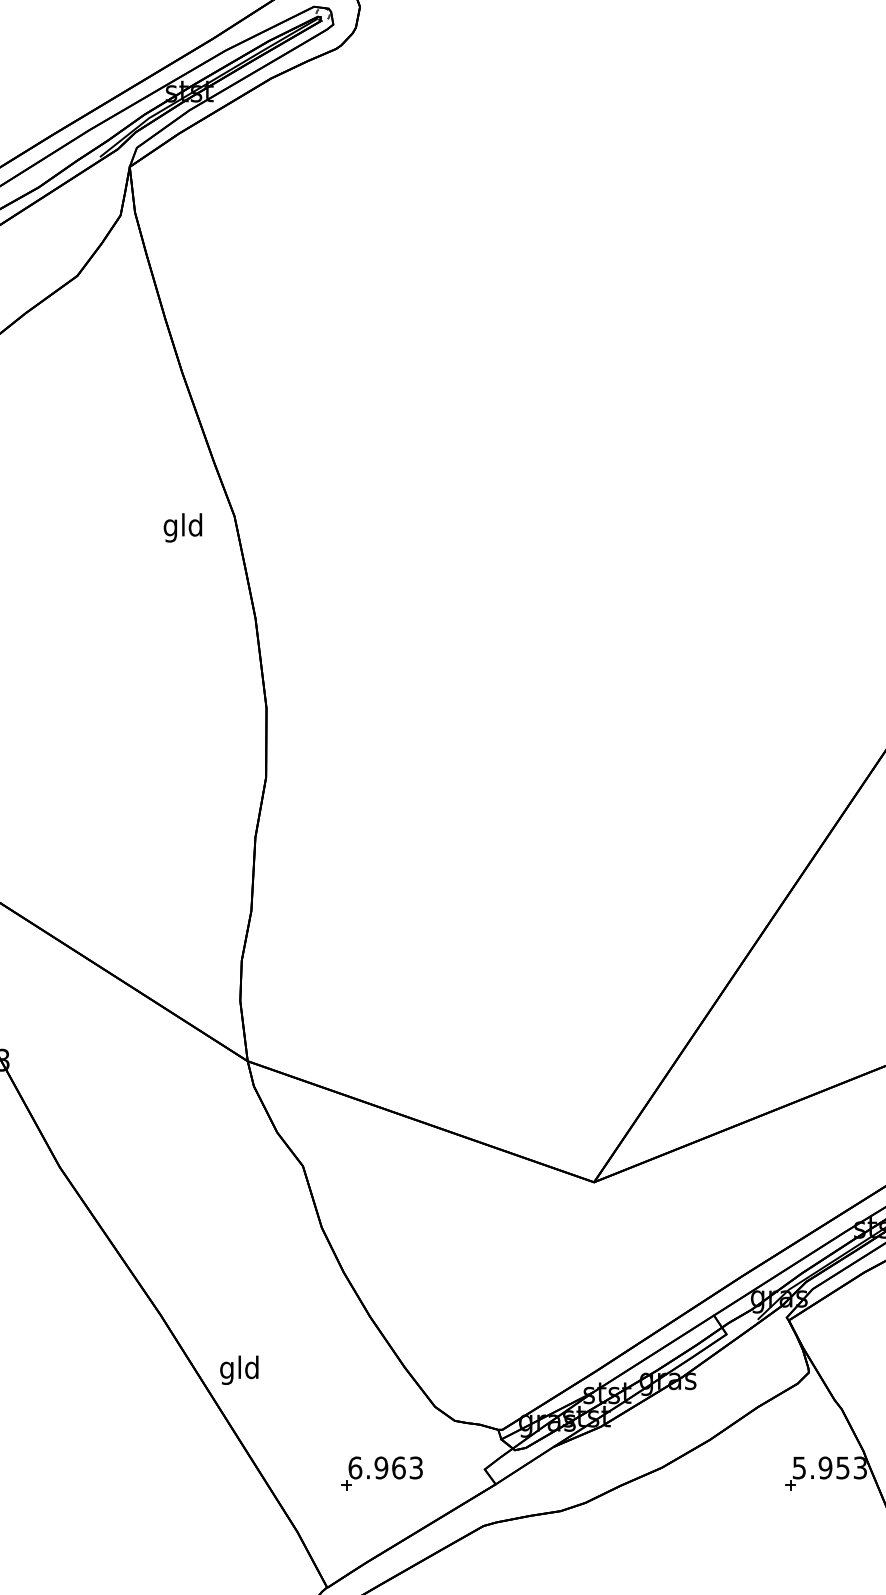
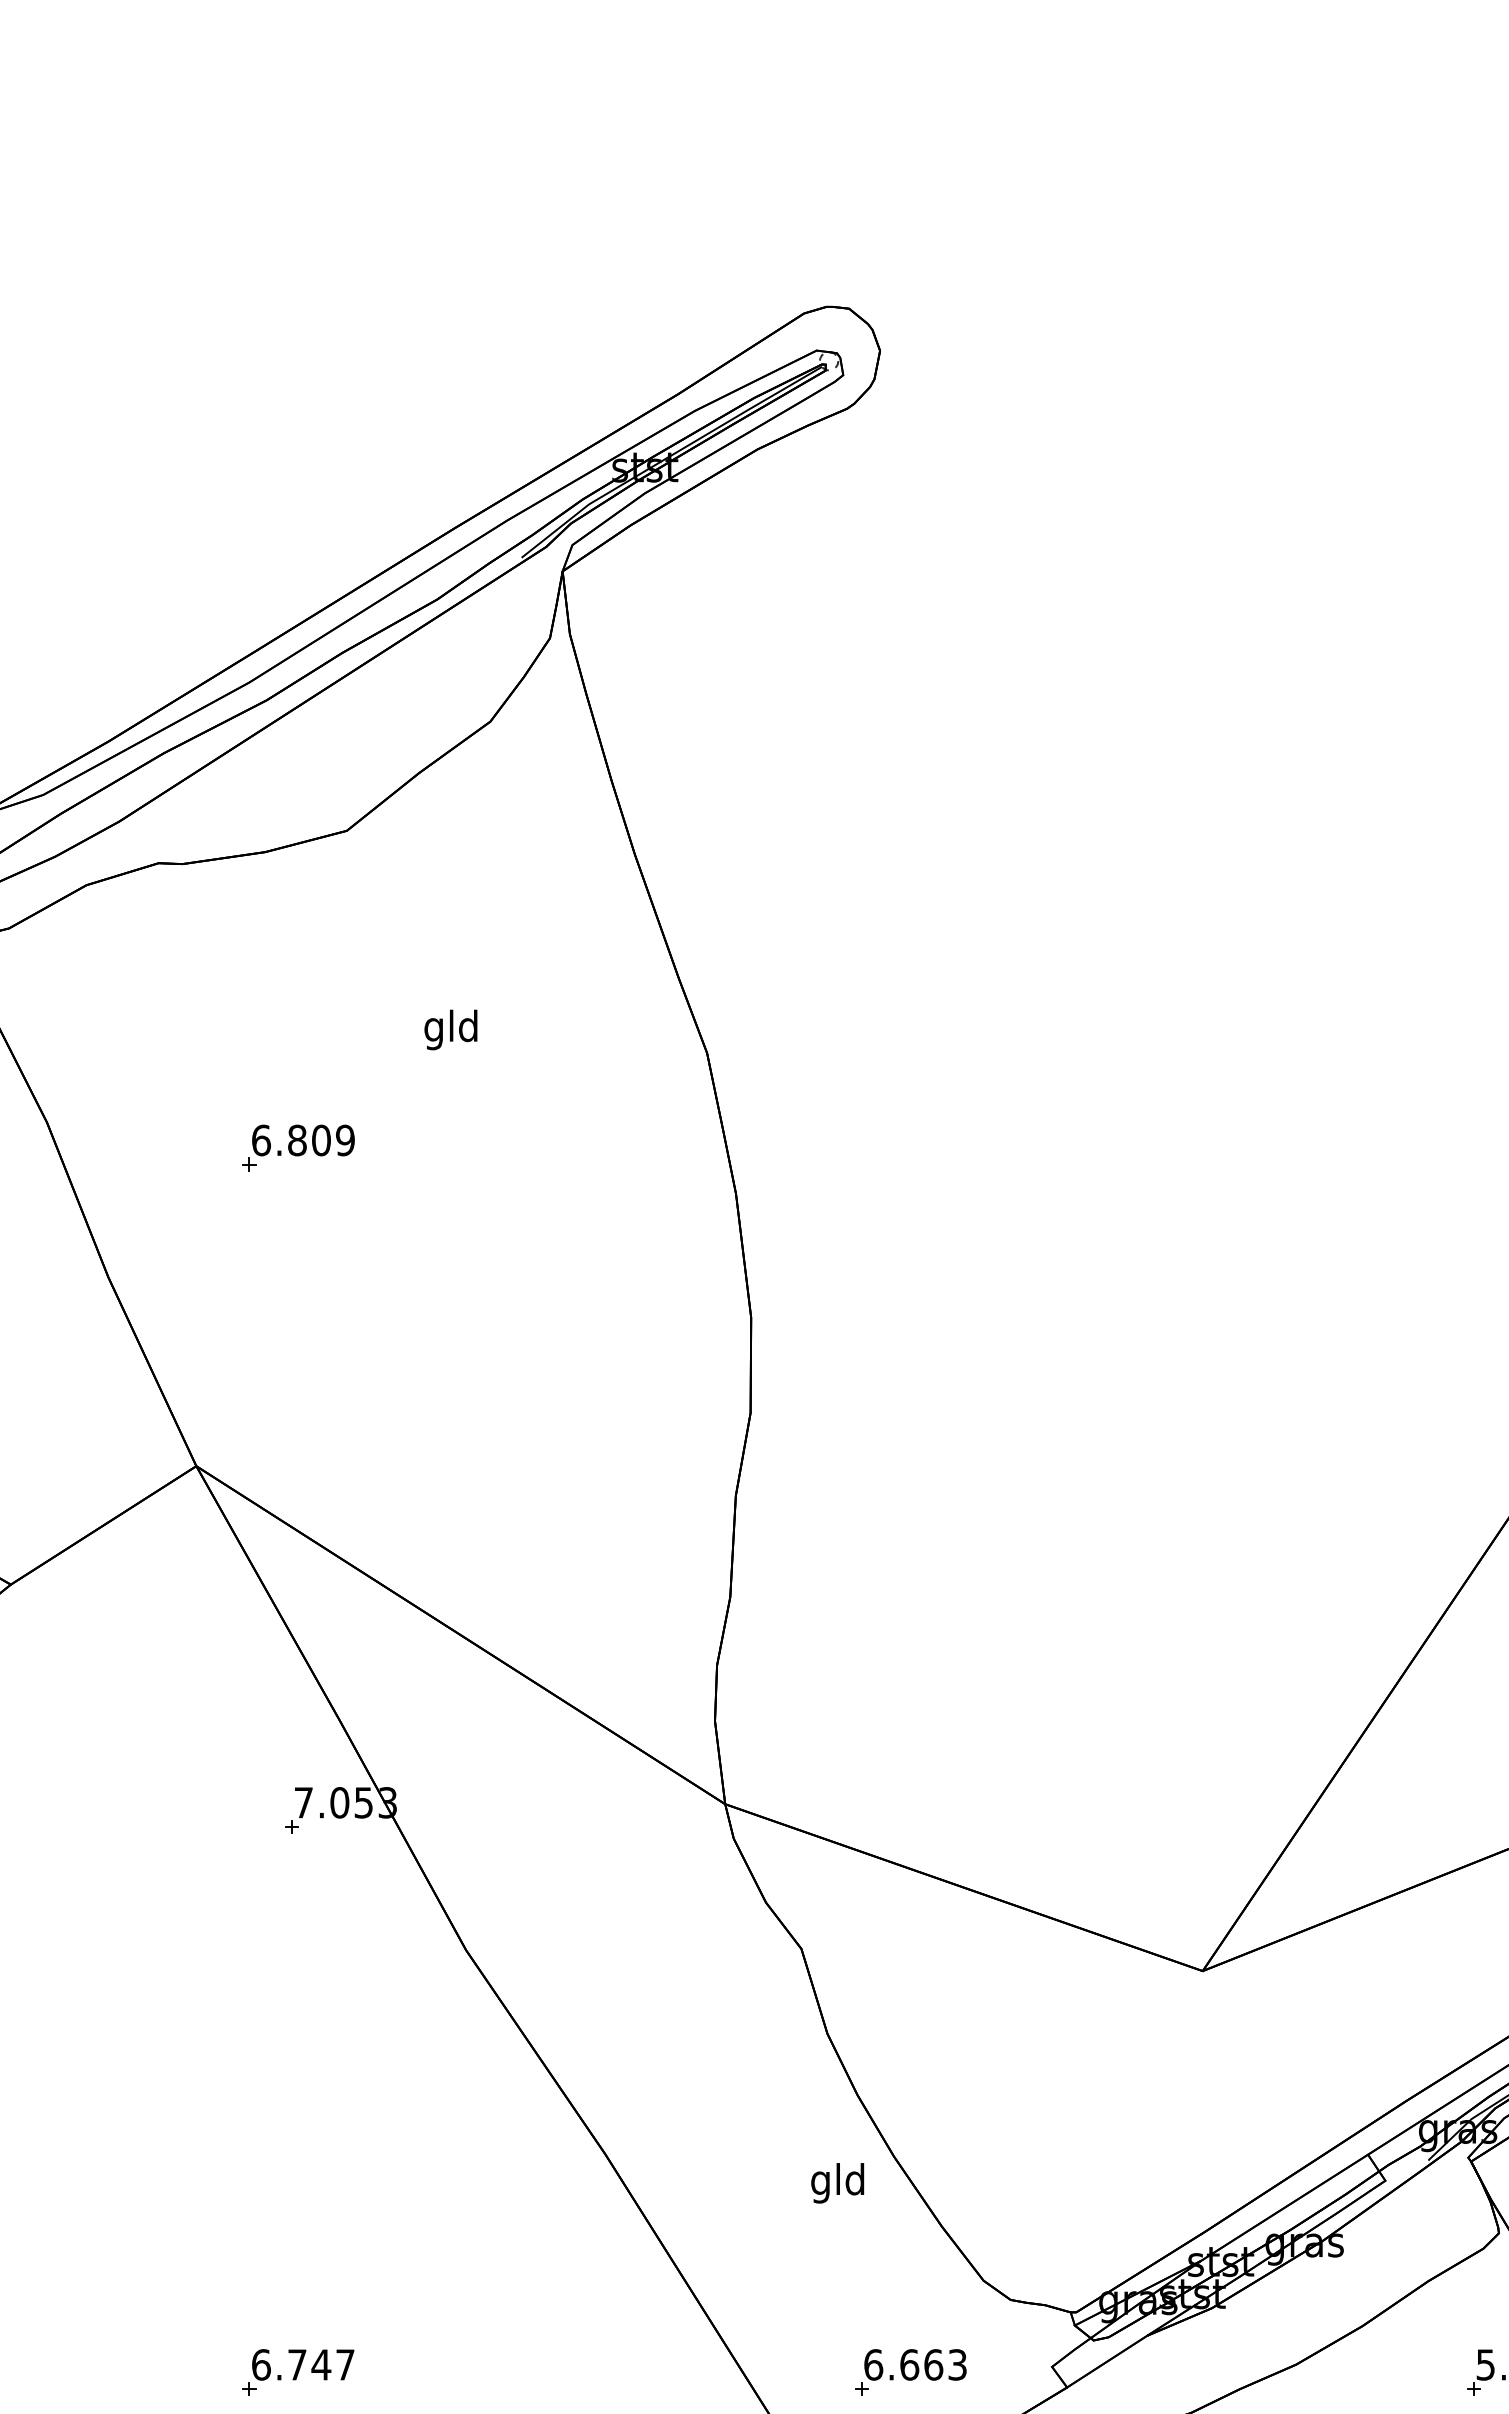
text: (182, 527) -> (450, 1029), moved
text: (239, 1370) -> (837, 2183), moved
text: (381, 1467) -> (909, 2364), 6.963 -> 6.663

